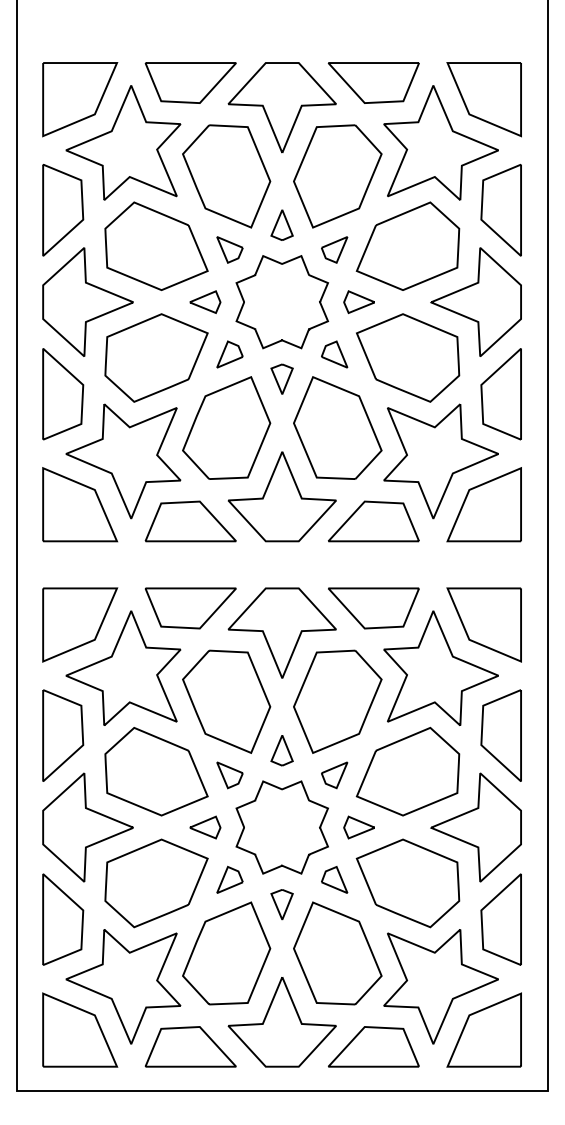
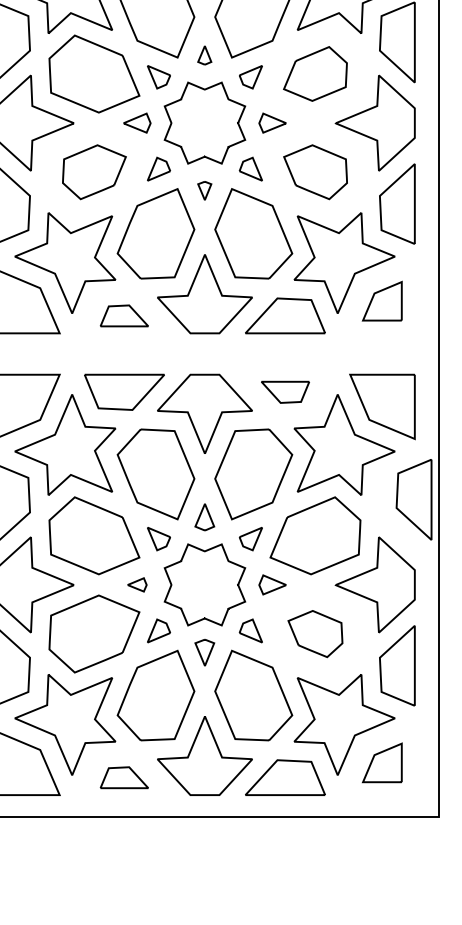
part: (281, 224) -> (204, 54), size x0.7
part: (407, 245) -> (315, 73), size x0.7
part: (156, 357) -> (94, 171), size x0.7
part: (408, 357) -> (315, 171), size x0.7
part: (281, 378) -> (204, 190), size x0.7
part: (483, 504) -> (381, 300), size x0.6
part: (190, 521) -> (124, 315), size x0.6
part: (373, 608) -> (285, 392), size x0.6
part: (500, 735) -> (413, 499), moved
part: (205, 827) -> (137, 584), size x0.7
part: (407, 883) -> (315, 634), size x0.6
part: (483, 1029) -> (381, 762), size x0.6
part: (190, 1046) -> (124, 777), size x0.6

